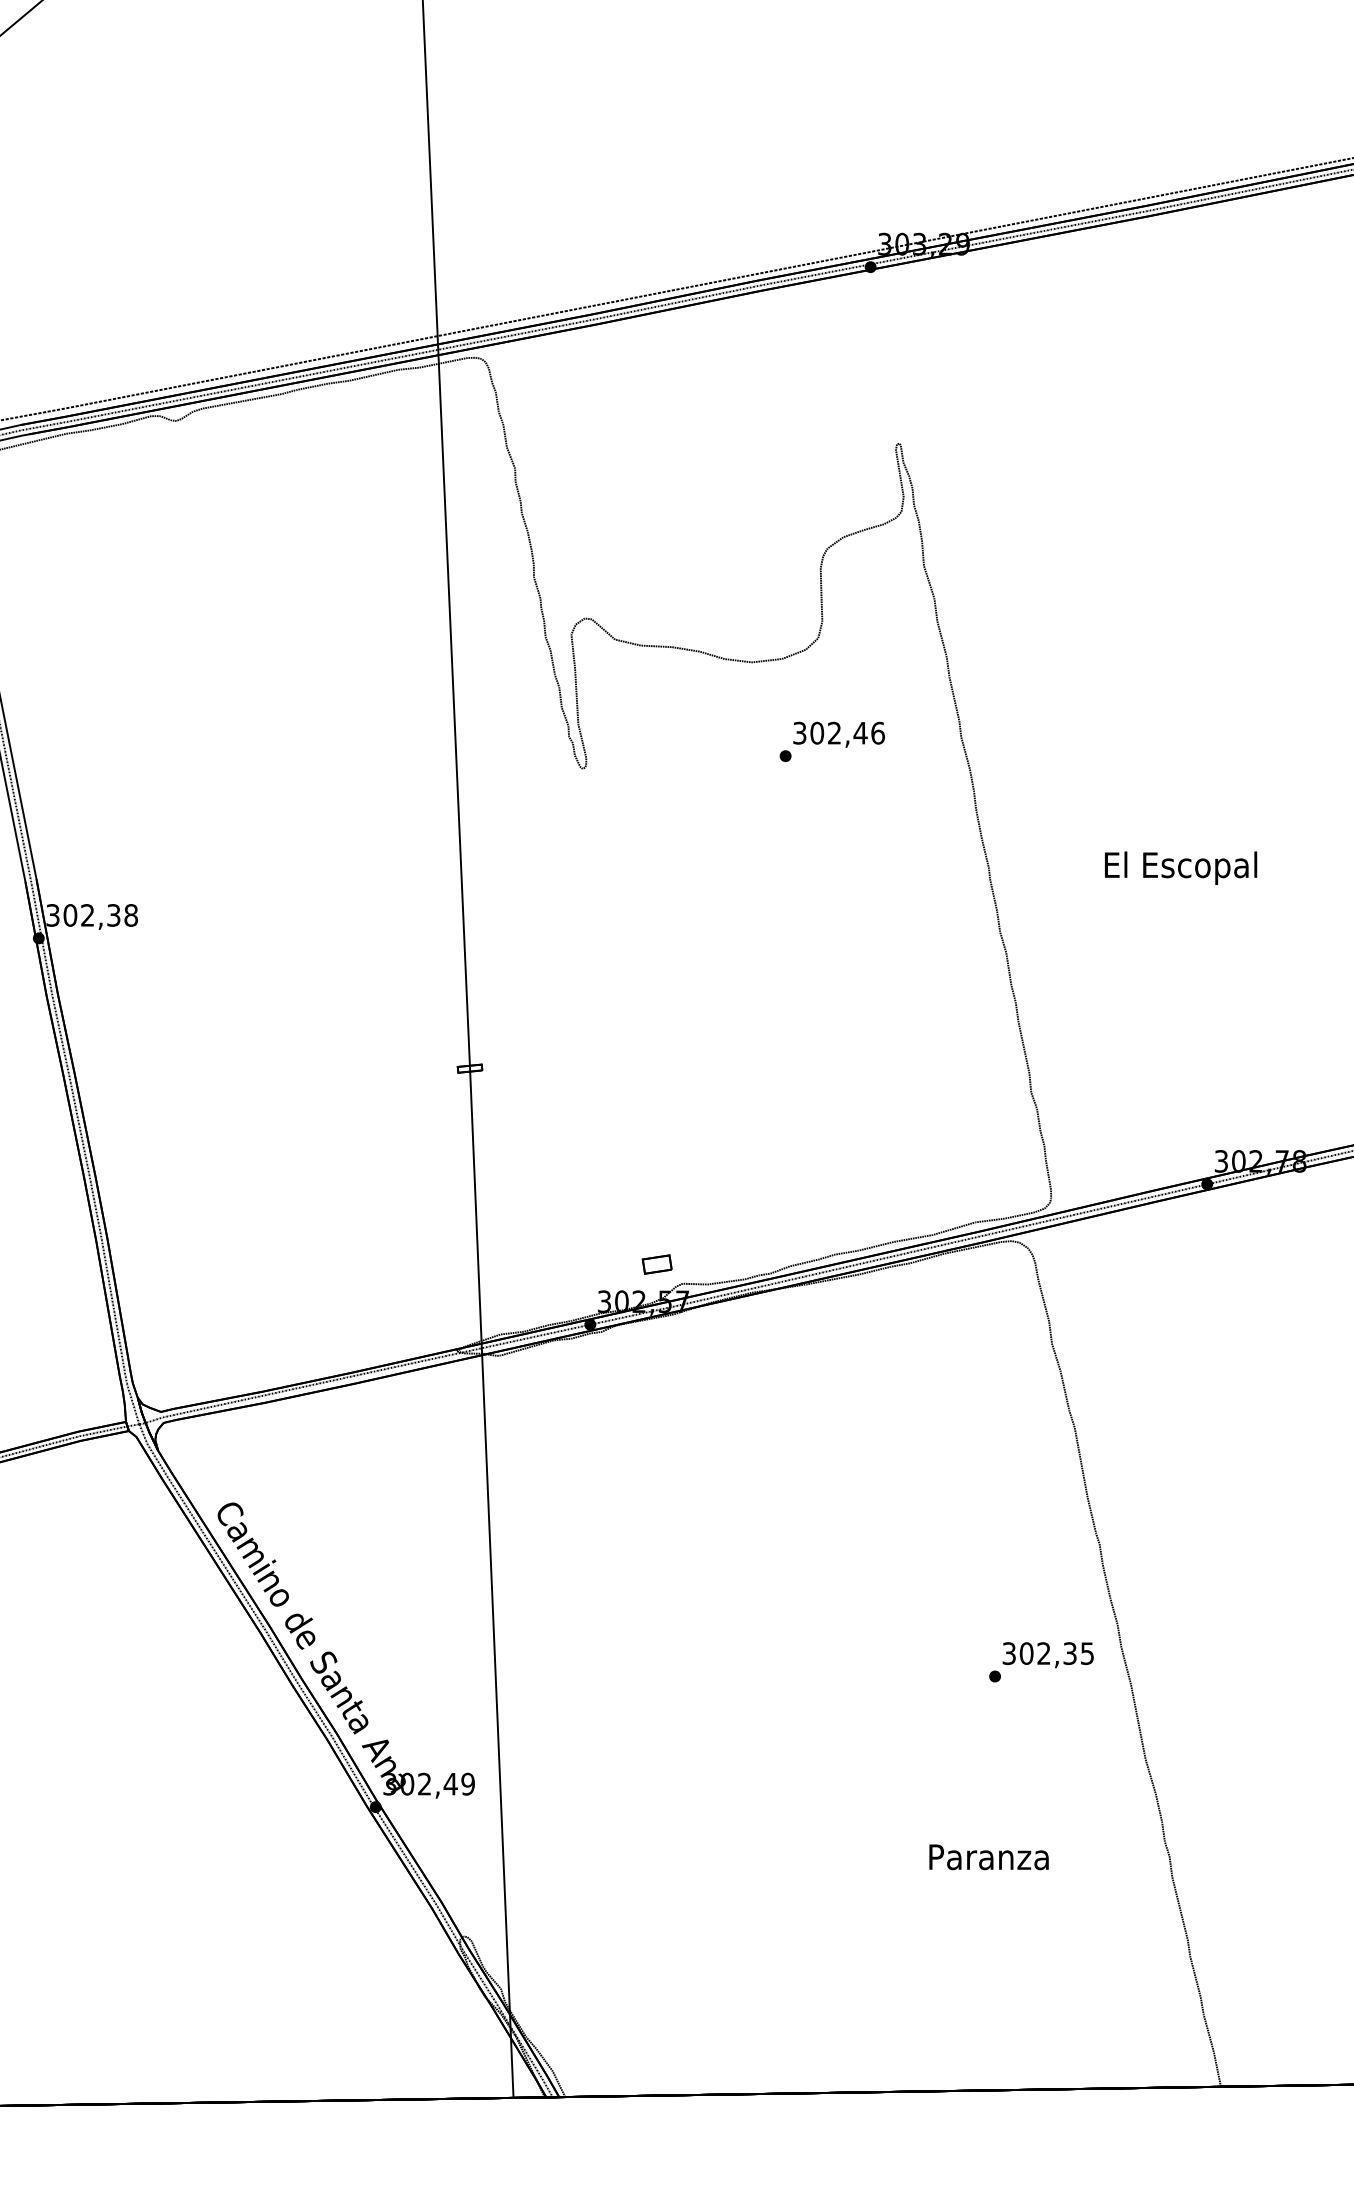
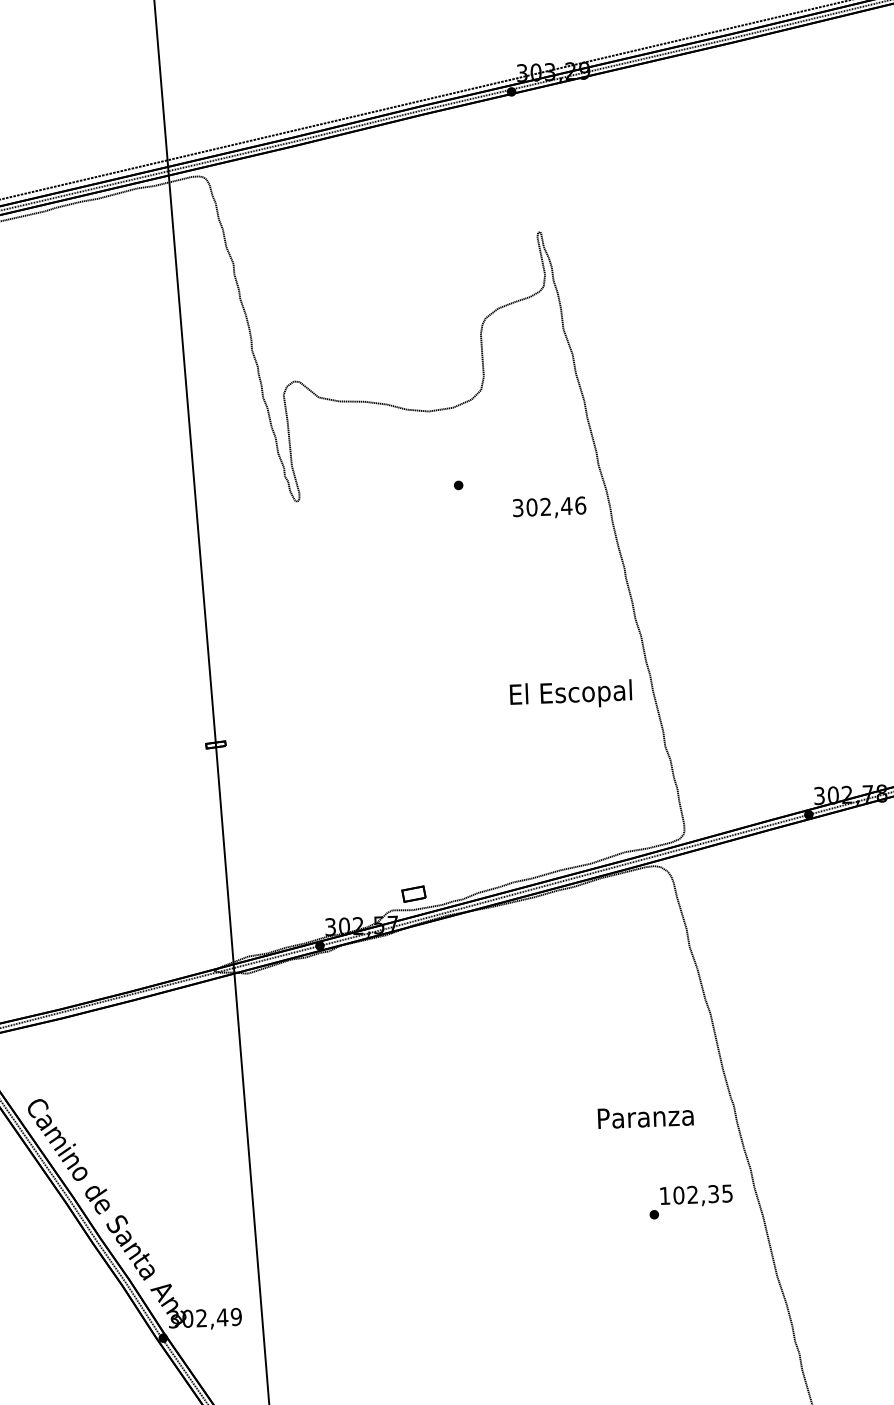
text: (838, 734) -> (549, 507), moved
text: (1181, 867) -> (571, 694), moved
part: (656, 1264) -> (413, 894), moved
text: (1008, 1653) -> (664, 1195), 302,35 -> 102,35
text: (988, 1857) -> (645, 1117), moved

